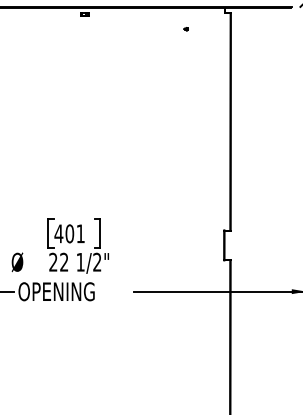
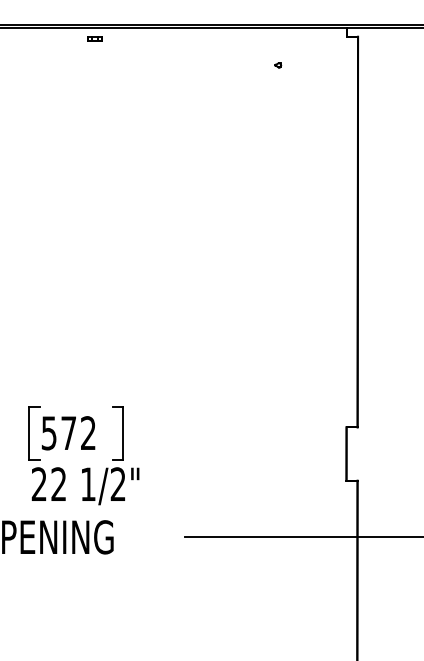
text: (69, 233) -> (68, 432), 401 -> 572

